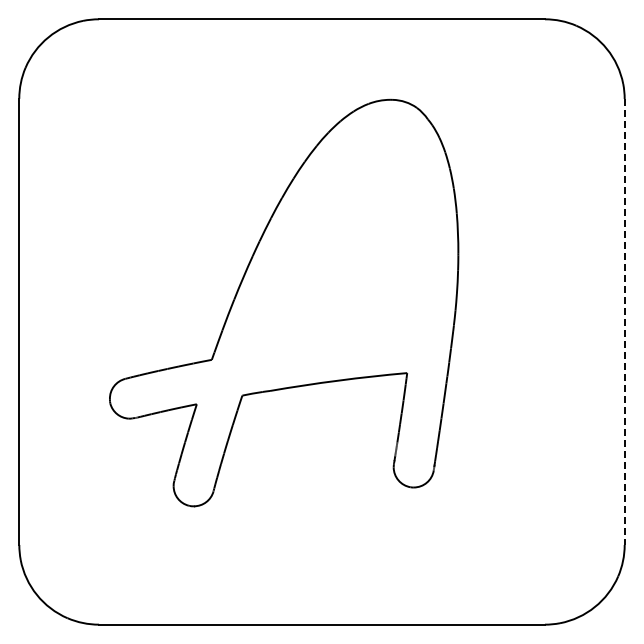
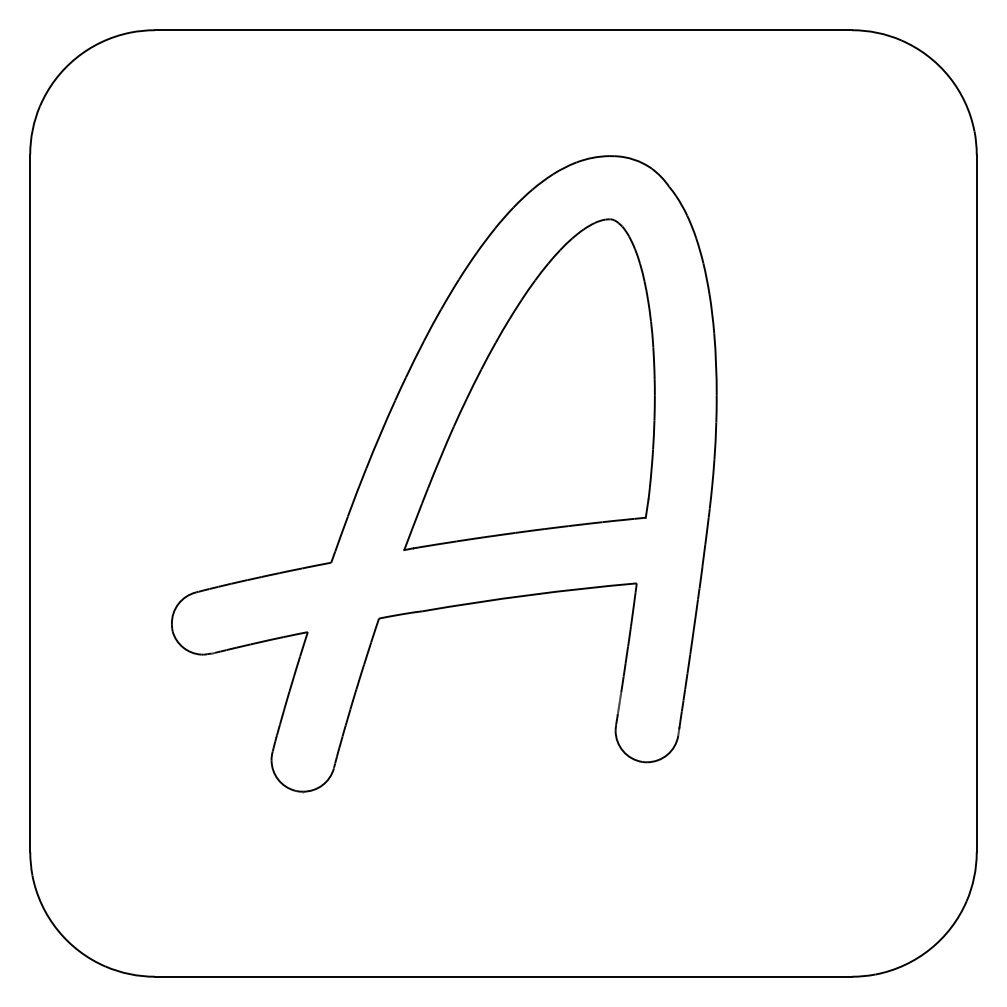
part: (338, 245) -> (529, 383), added
line: (624, 322) -> (976, 504), dashed -> solid

